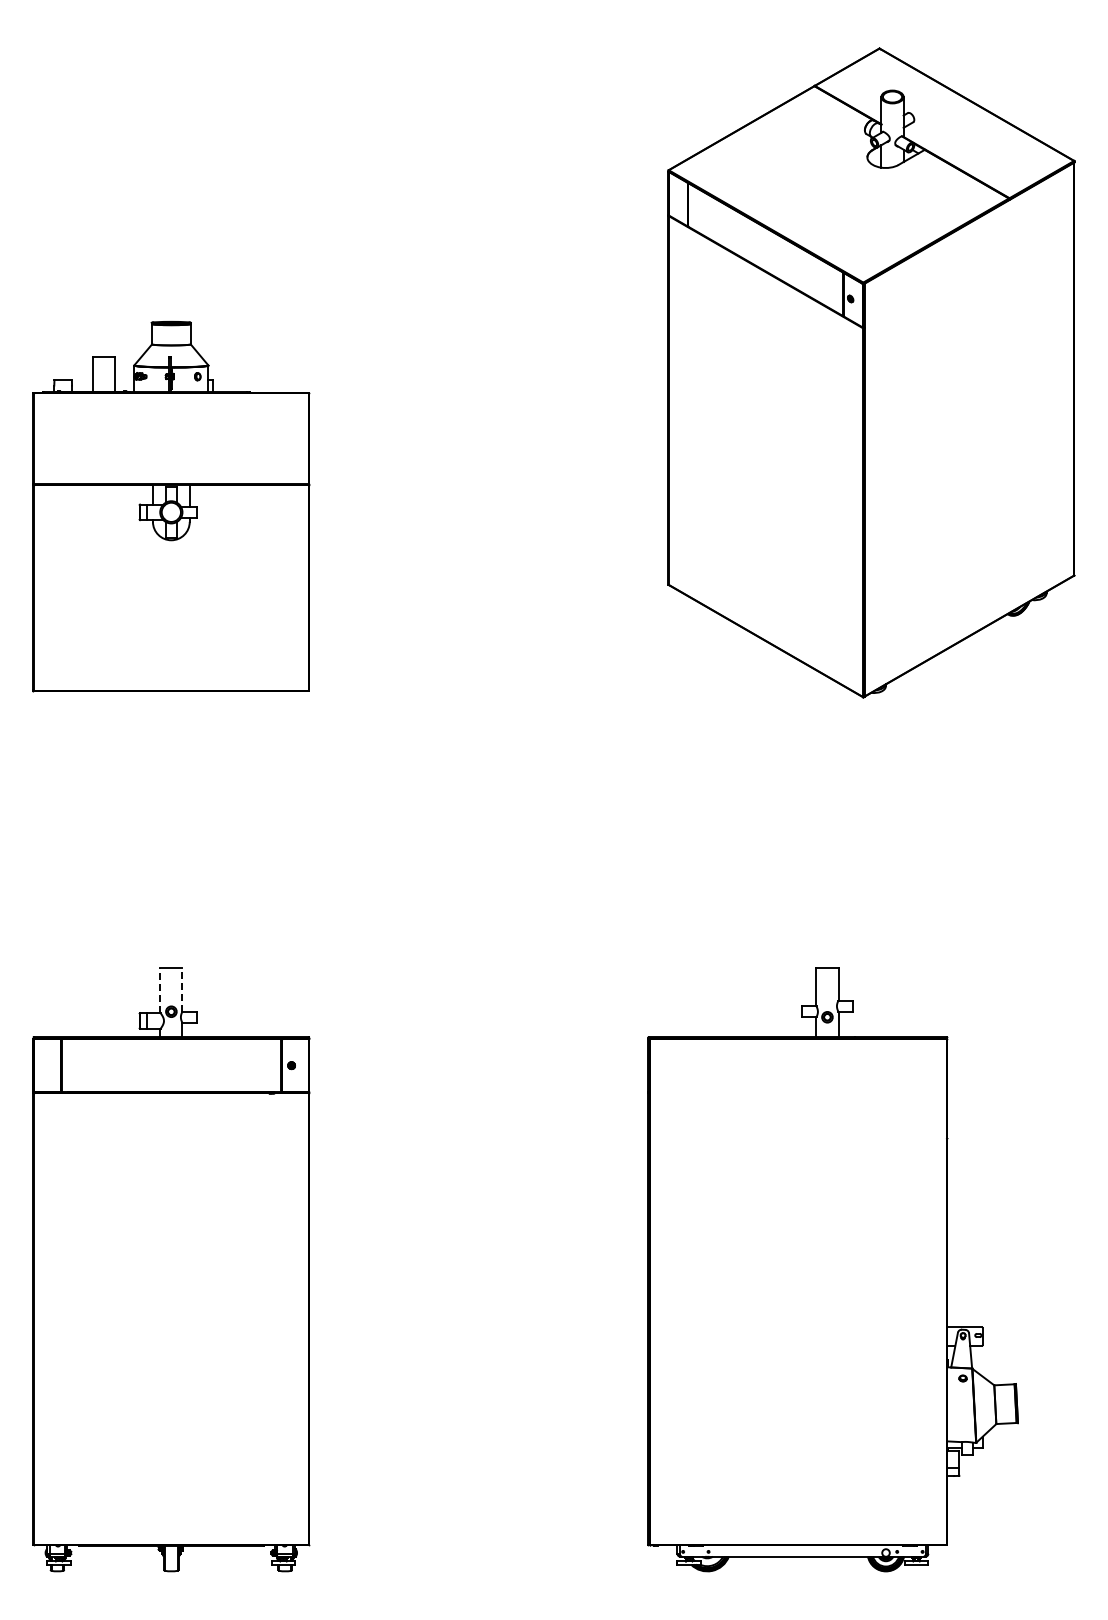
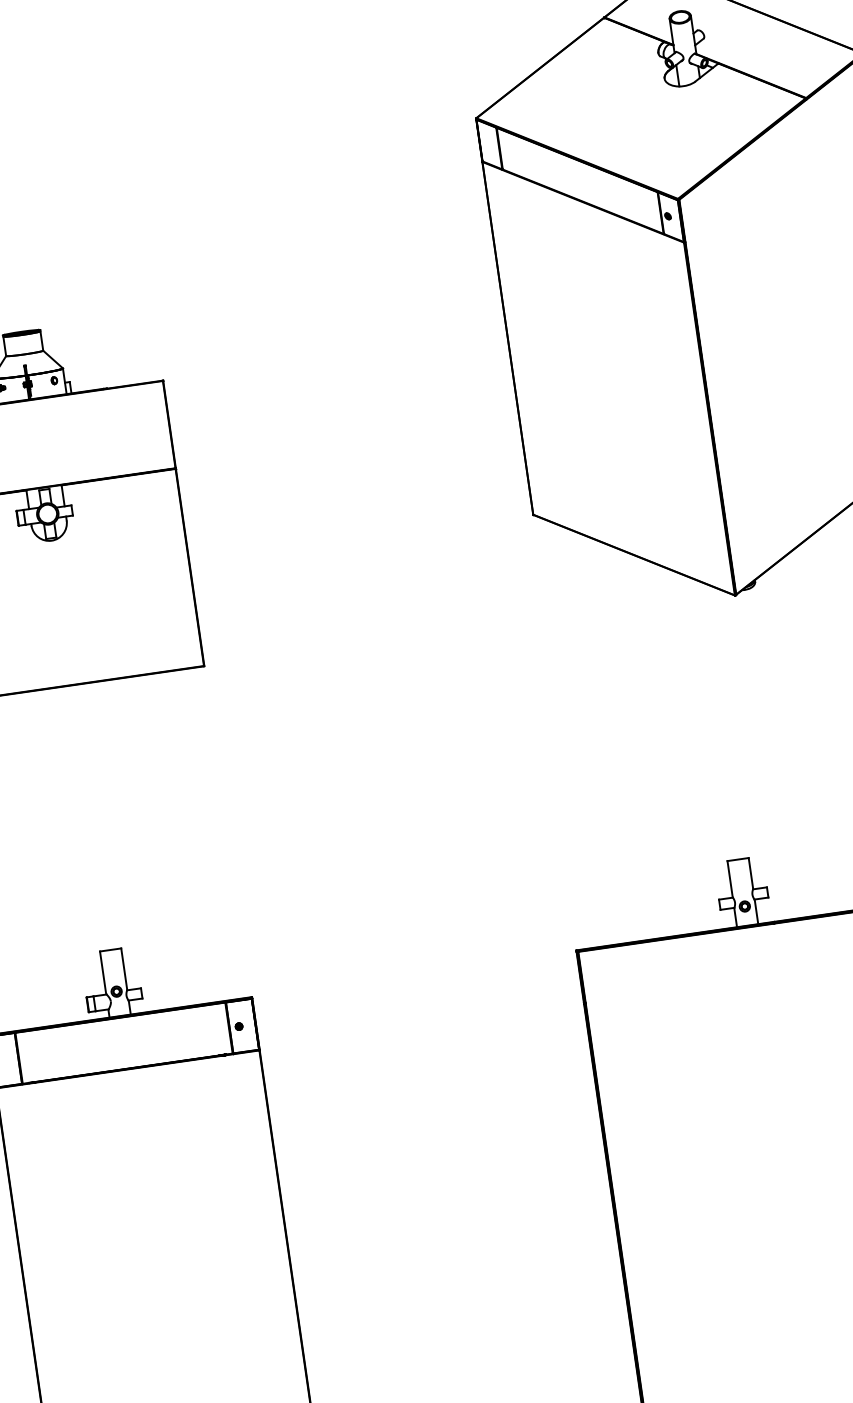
line: (160, 989) -> (103, 971), dashed -> solid
line: (182, 989) -> (124, 968), dashed -> solid

